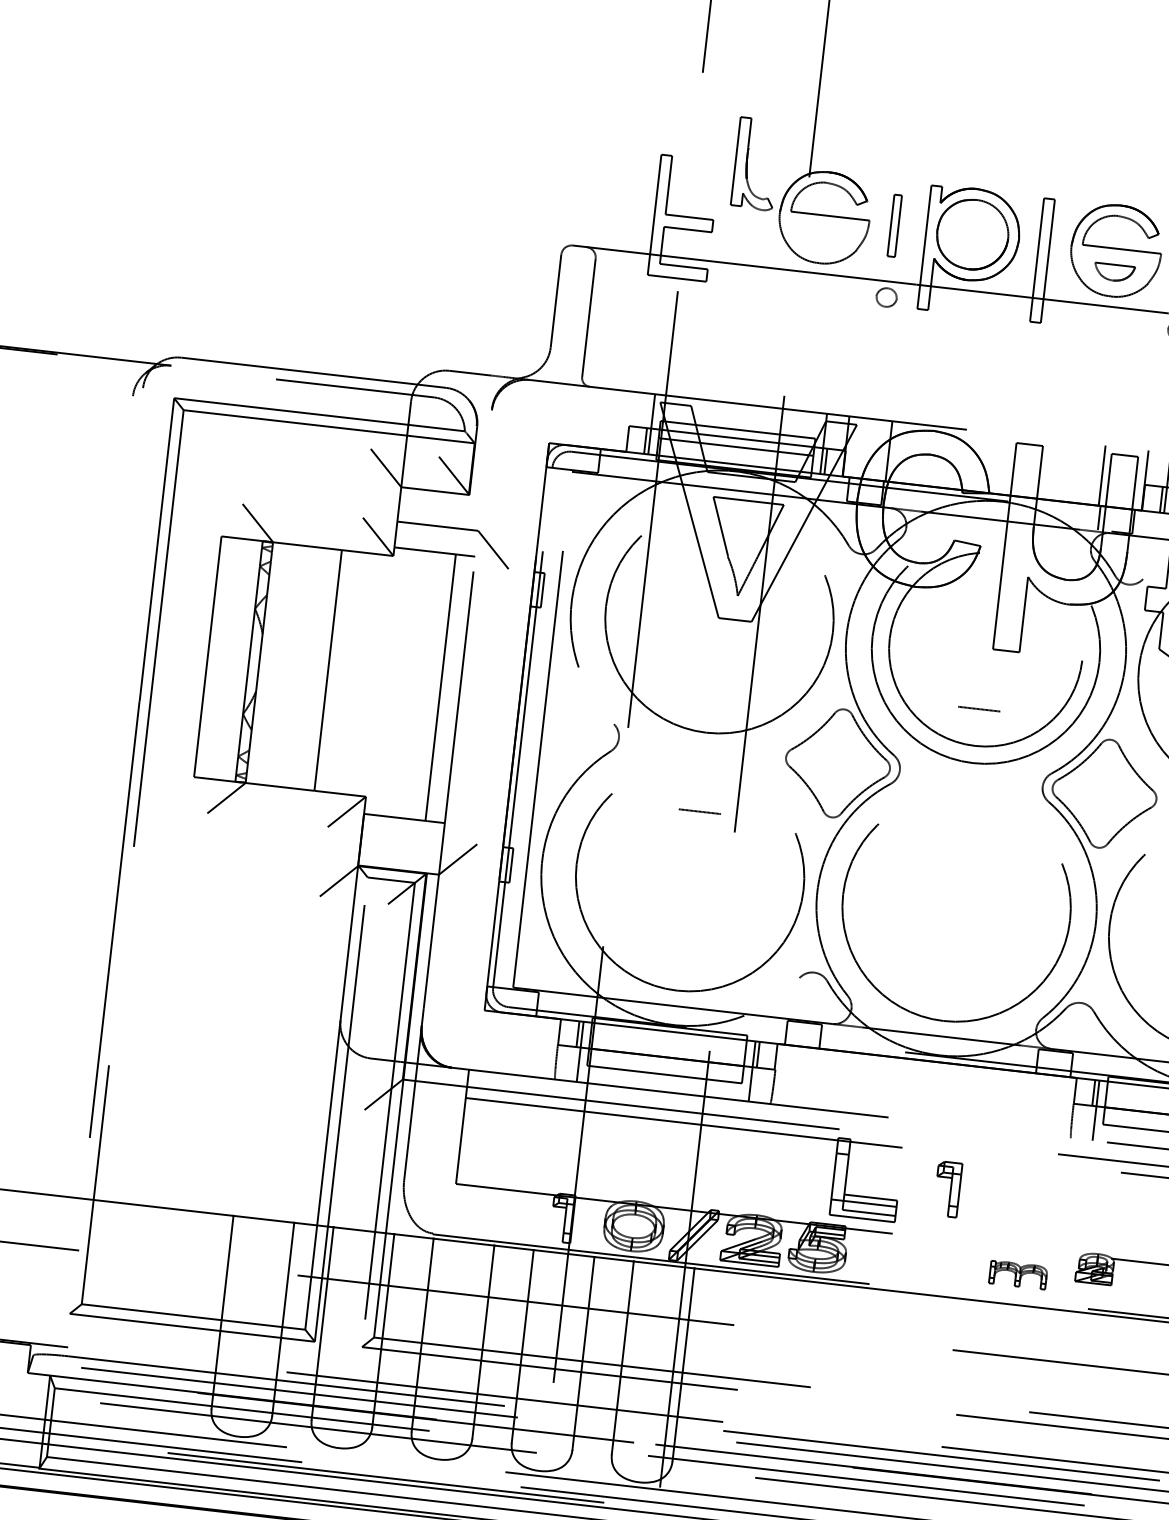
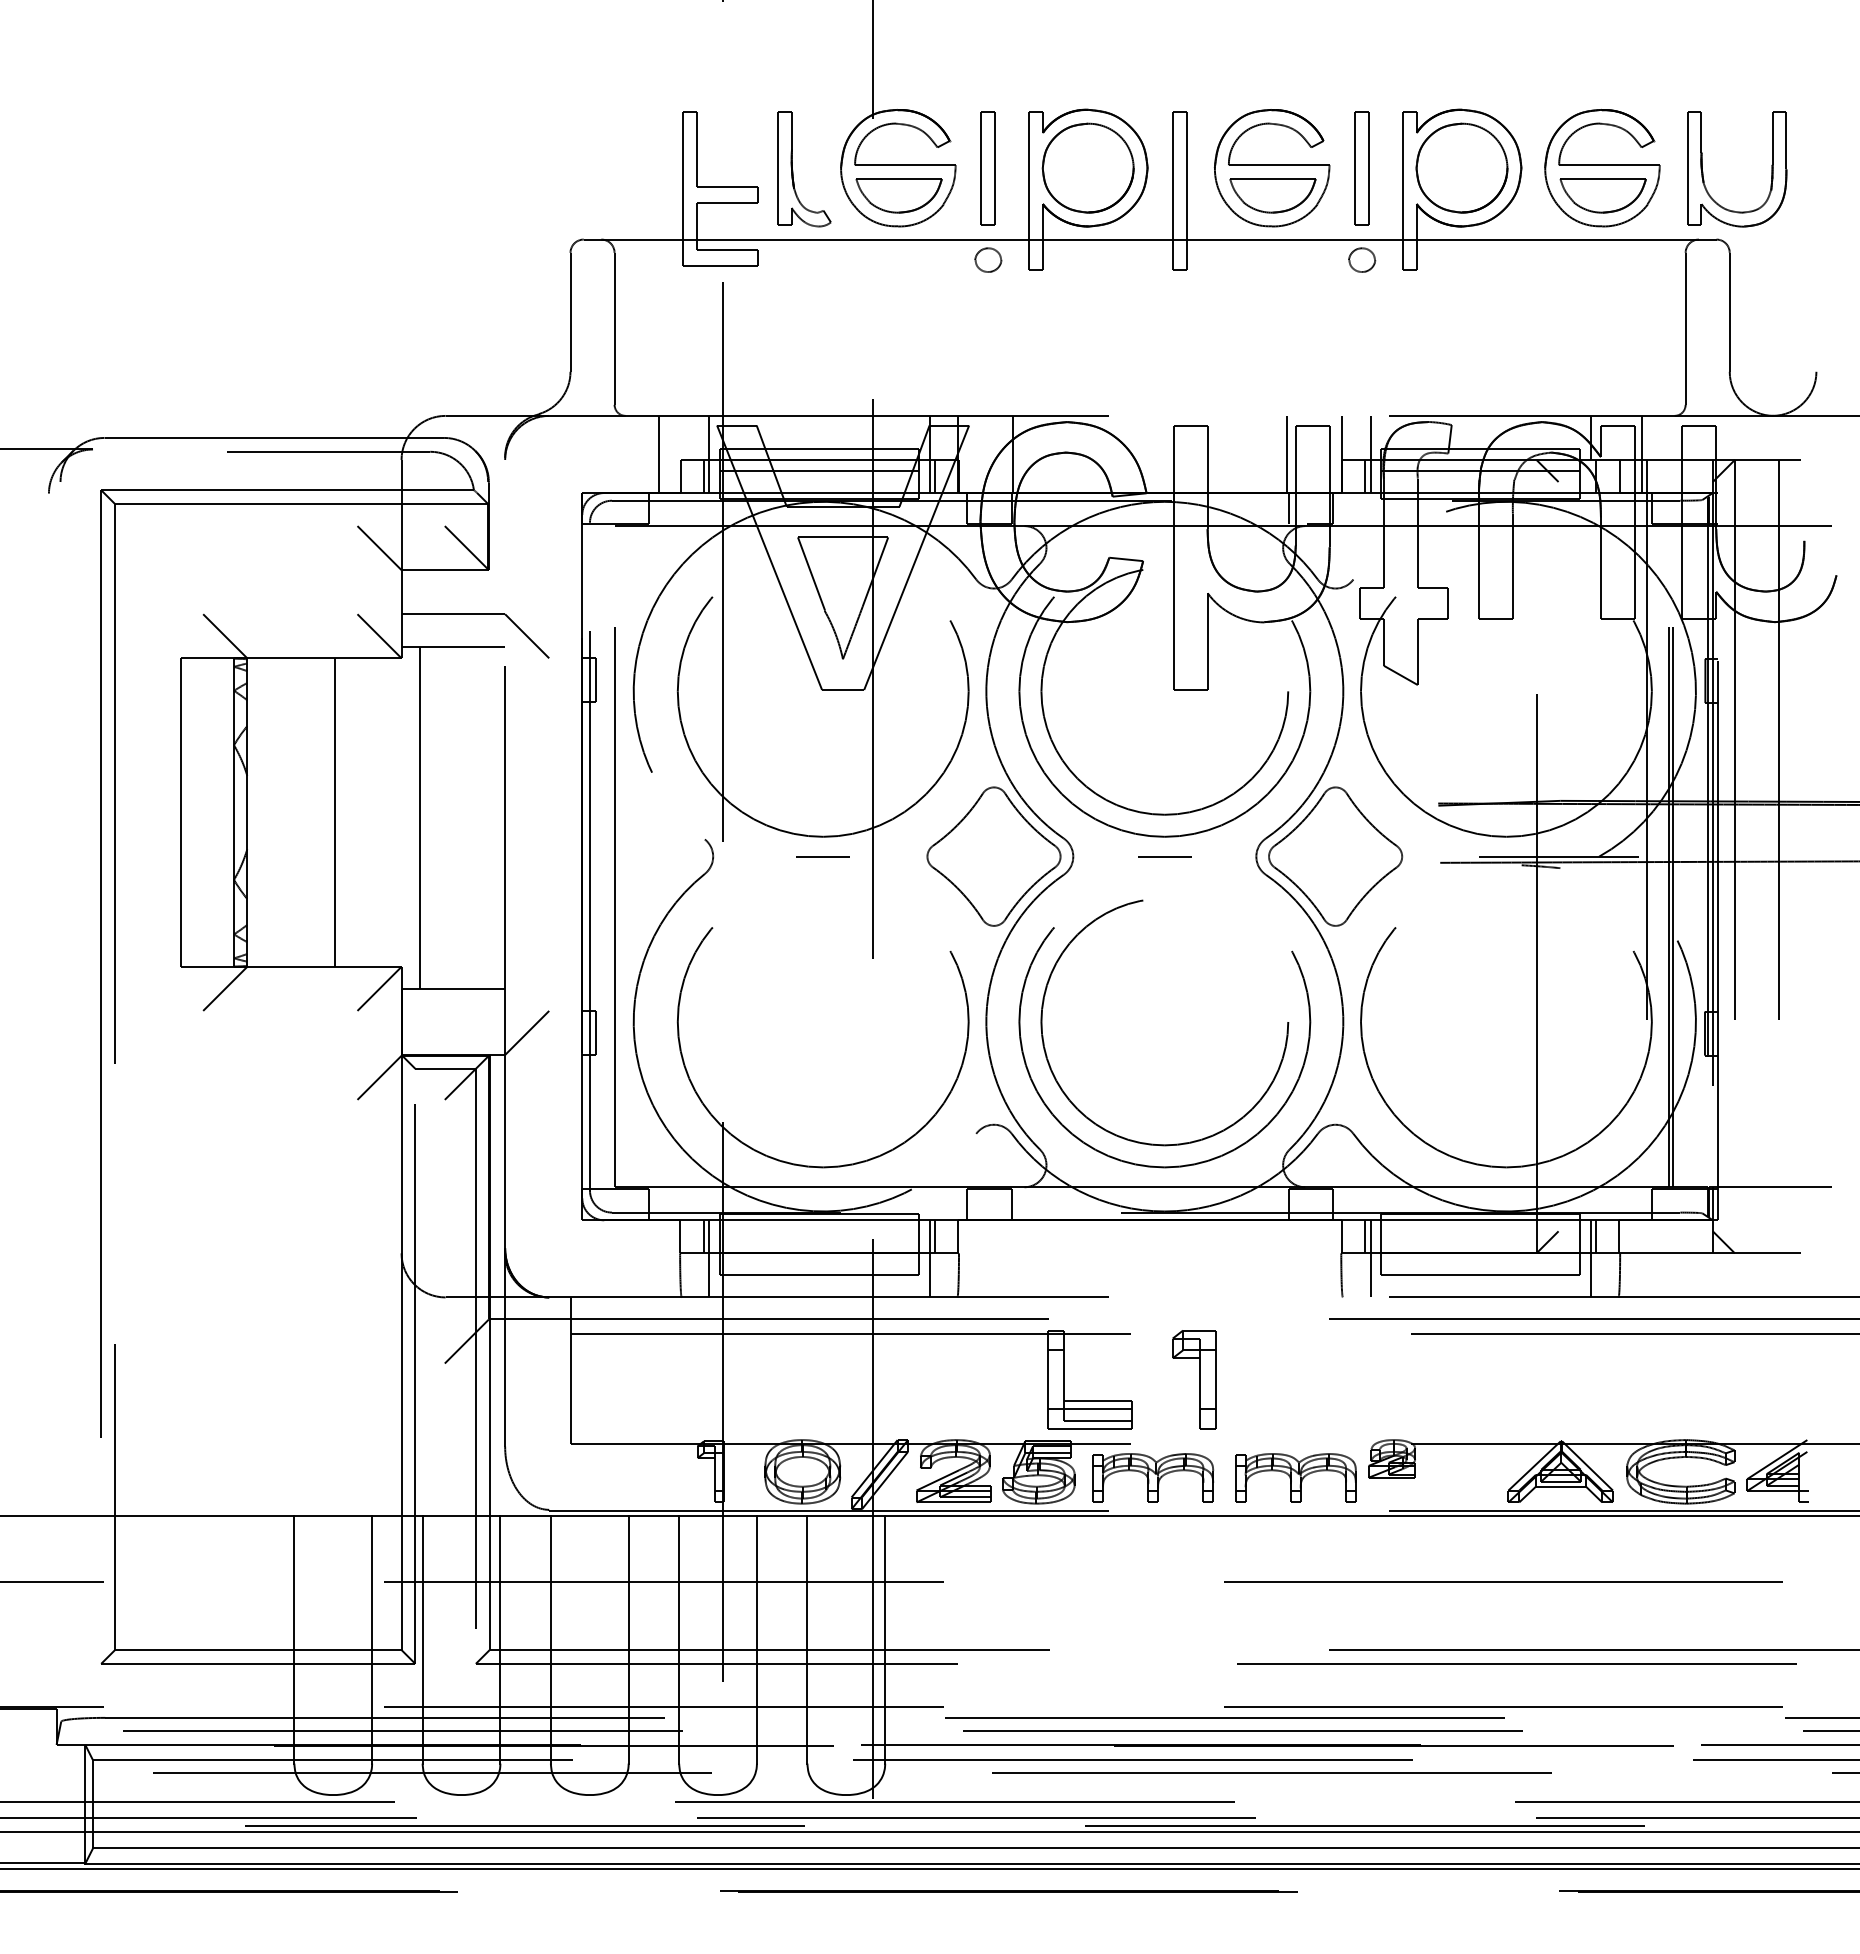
part: (747, 164) -> (793, 170), moved
part: (894, 225) -> (987, 168), size x1.43
part: (822, 239) -> (898, 195), added
part: (1114, 272) -> (1272, 195), size x1.67
line: (612, 419) -> (658, 454), added
line: (440, 687) -> (420, 817), moved
line: (978, 709) -> (1164, 856), moved
line: (699, 811) -> (822, 856), moved
circle: (956, 907) -> (1164, 1022), added
part: (947, 1189) -> (1194, 1379), size x1.43
part: (907, 1261) -> (1153, 1477), added
part: (1018, 1274) -> (1295, 1477), size x1.67

